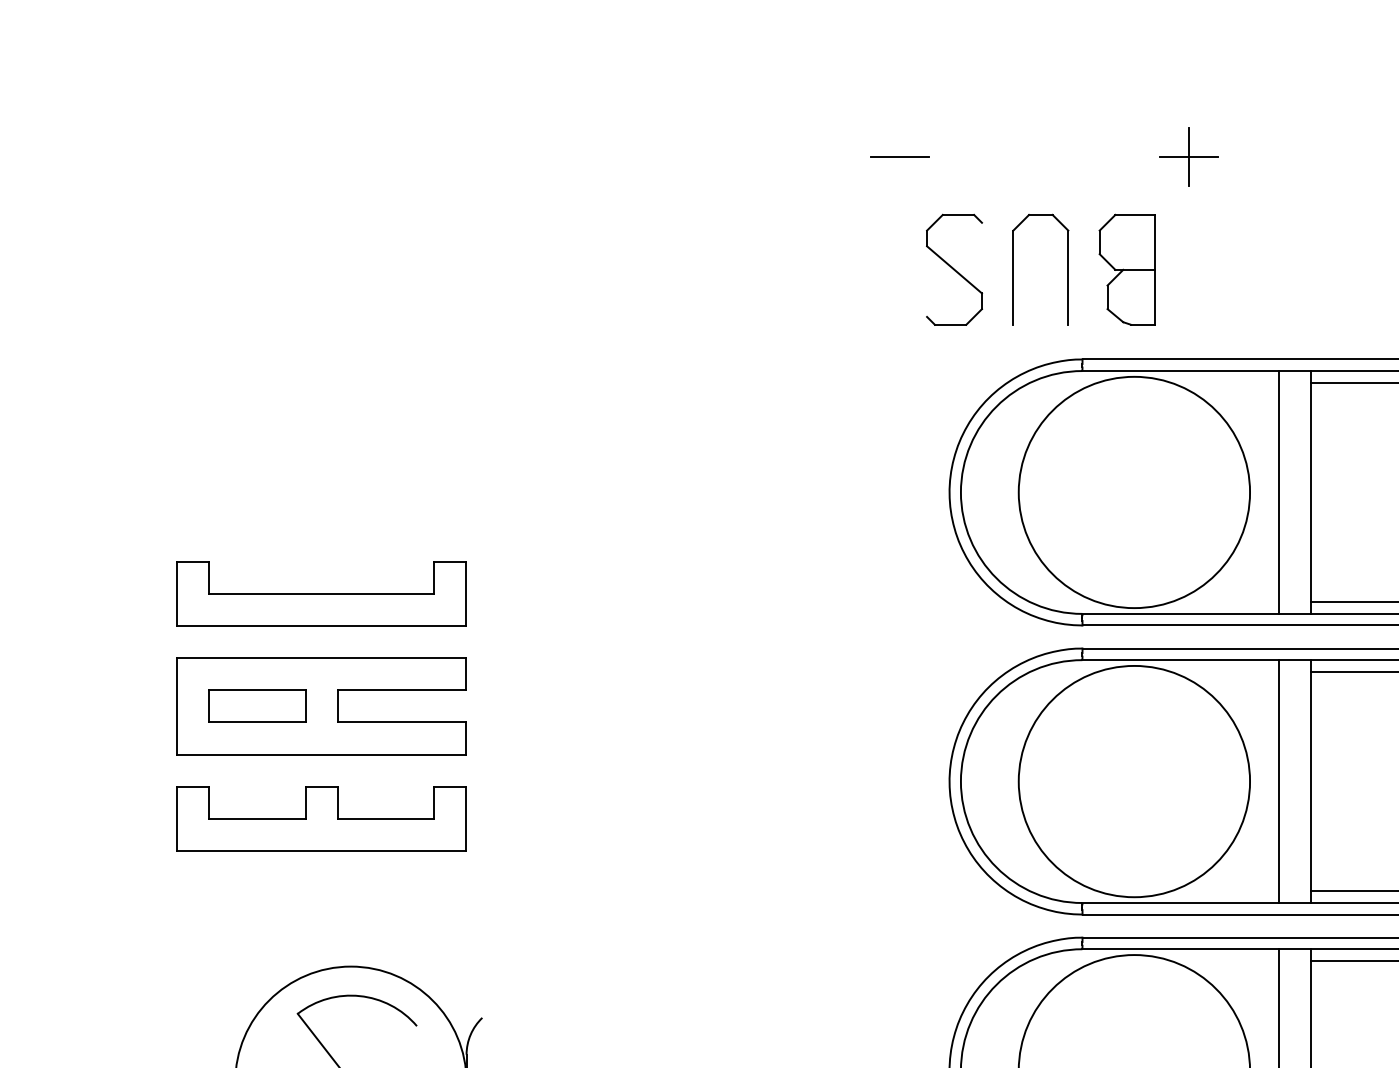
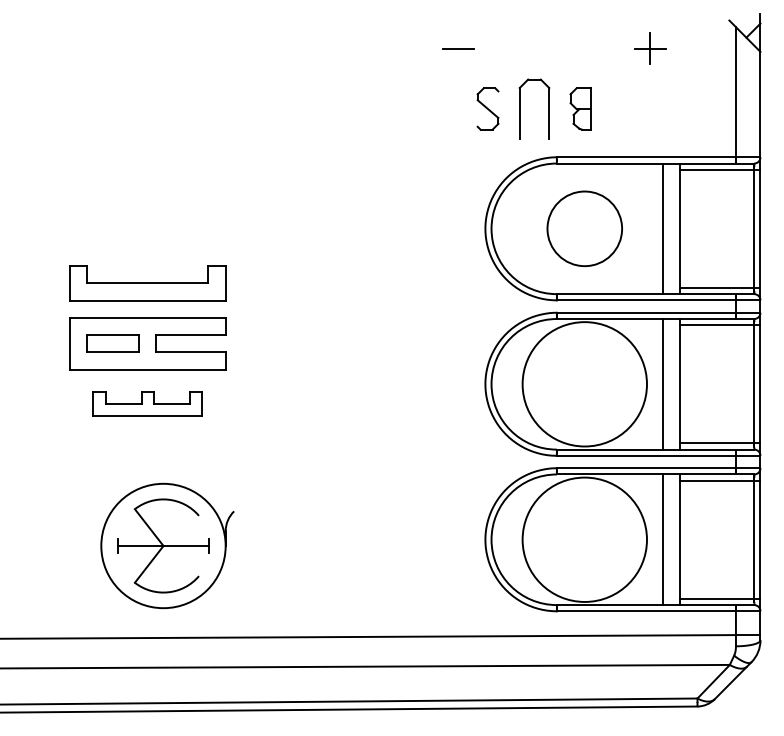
part: (1189, 157) -> (650, 48), moved
part: (953, 268) -> (487, 108), size x0.7
part: (1126, 268) -> (580, 108), size x0.7
circle: (1133, 491) -> (584, 228), size x0.6
part: (321, 819) -> (147, 404), size x0.7

